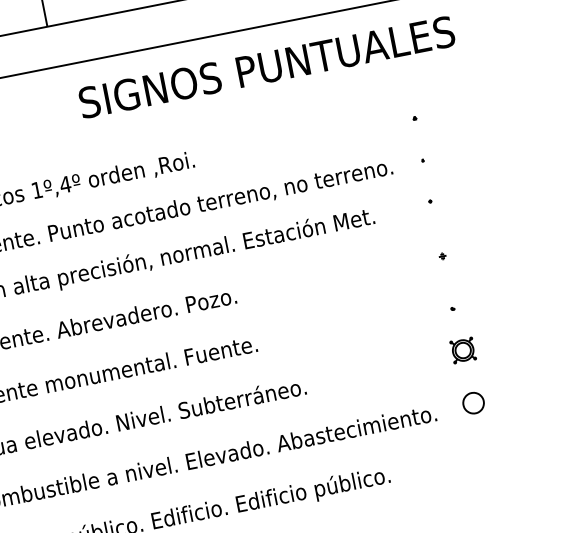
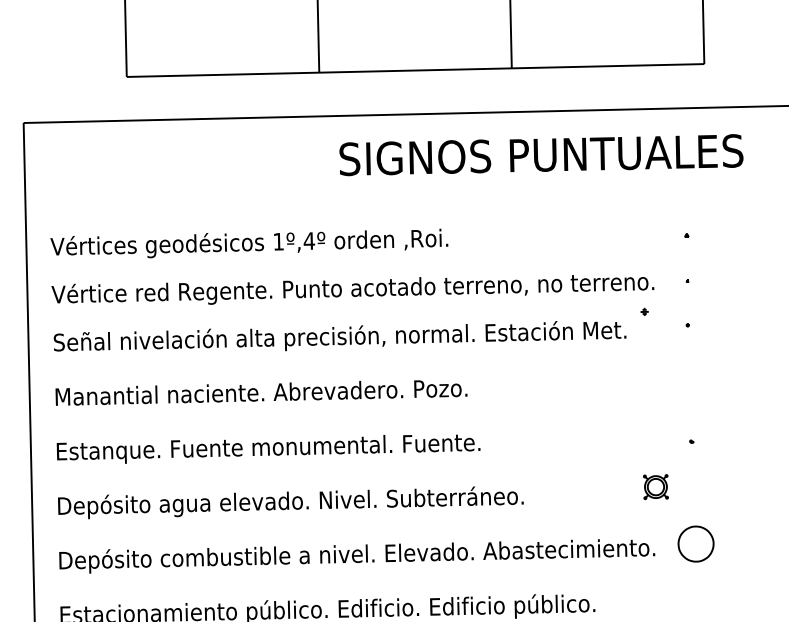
part: (442, 256) -> (644, 311), moved
part: (462, 350) -> (655, 487), moved
part: (473, 402) -> (696, 543), size x1.6

